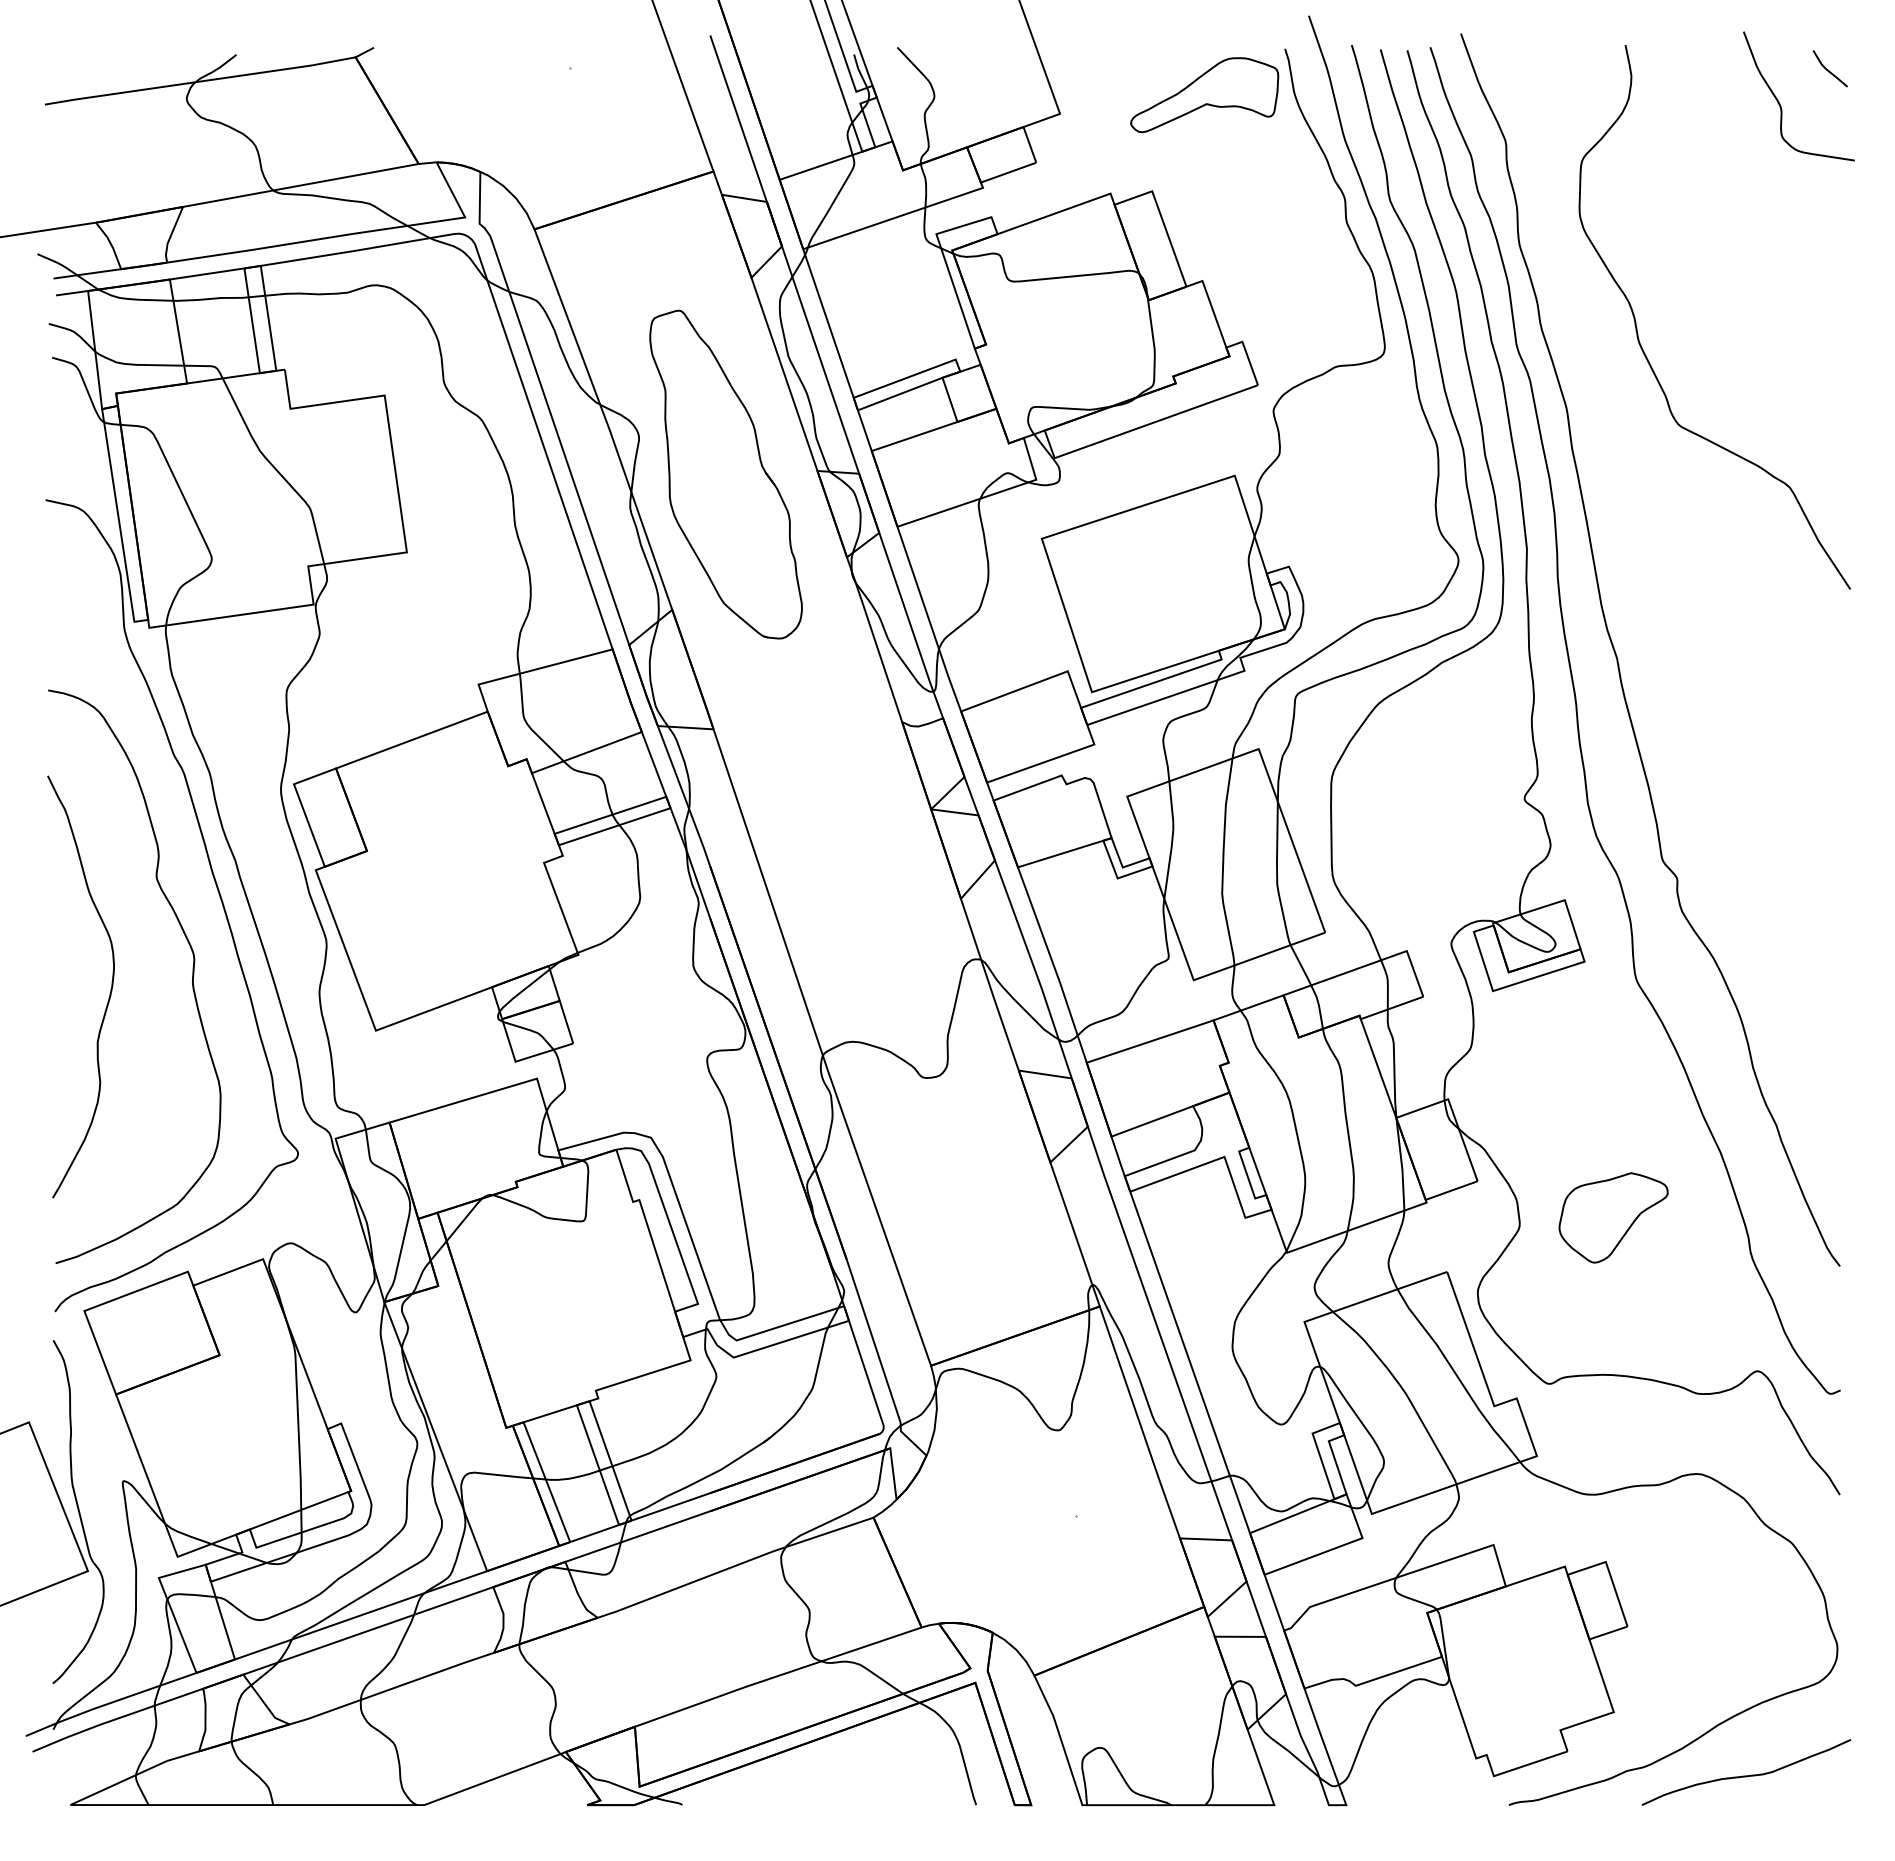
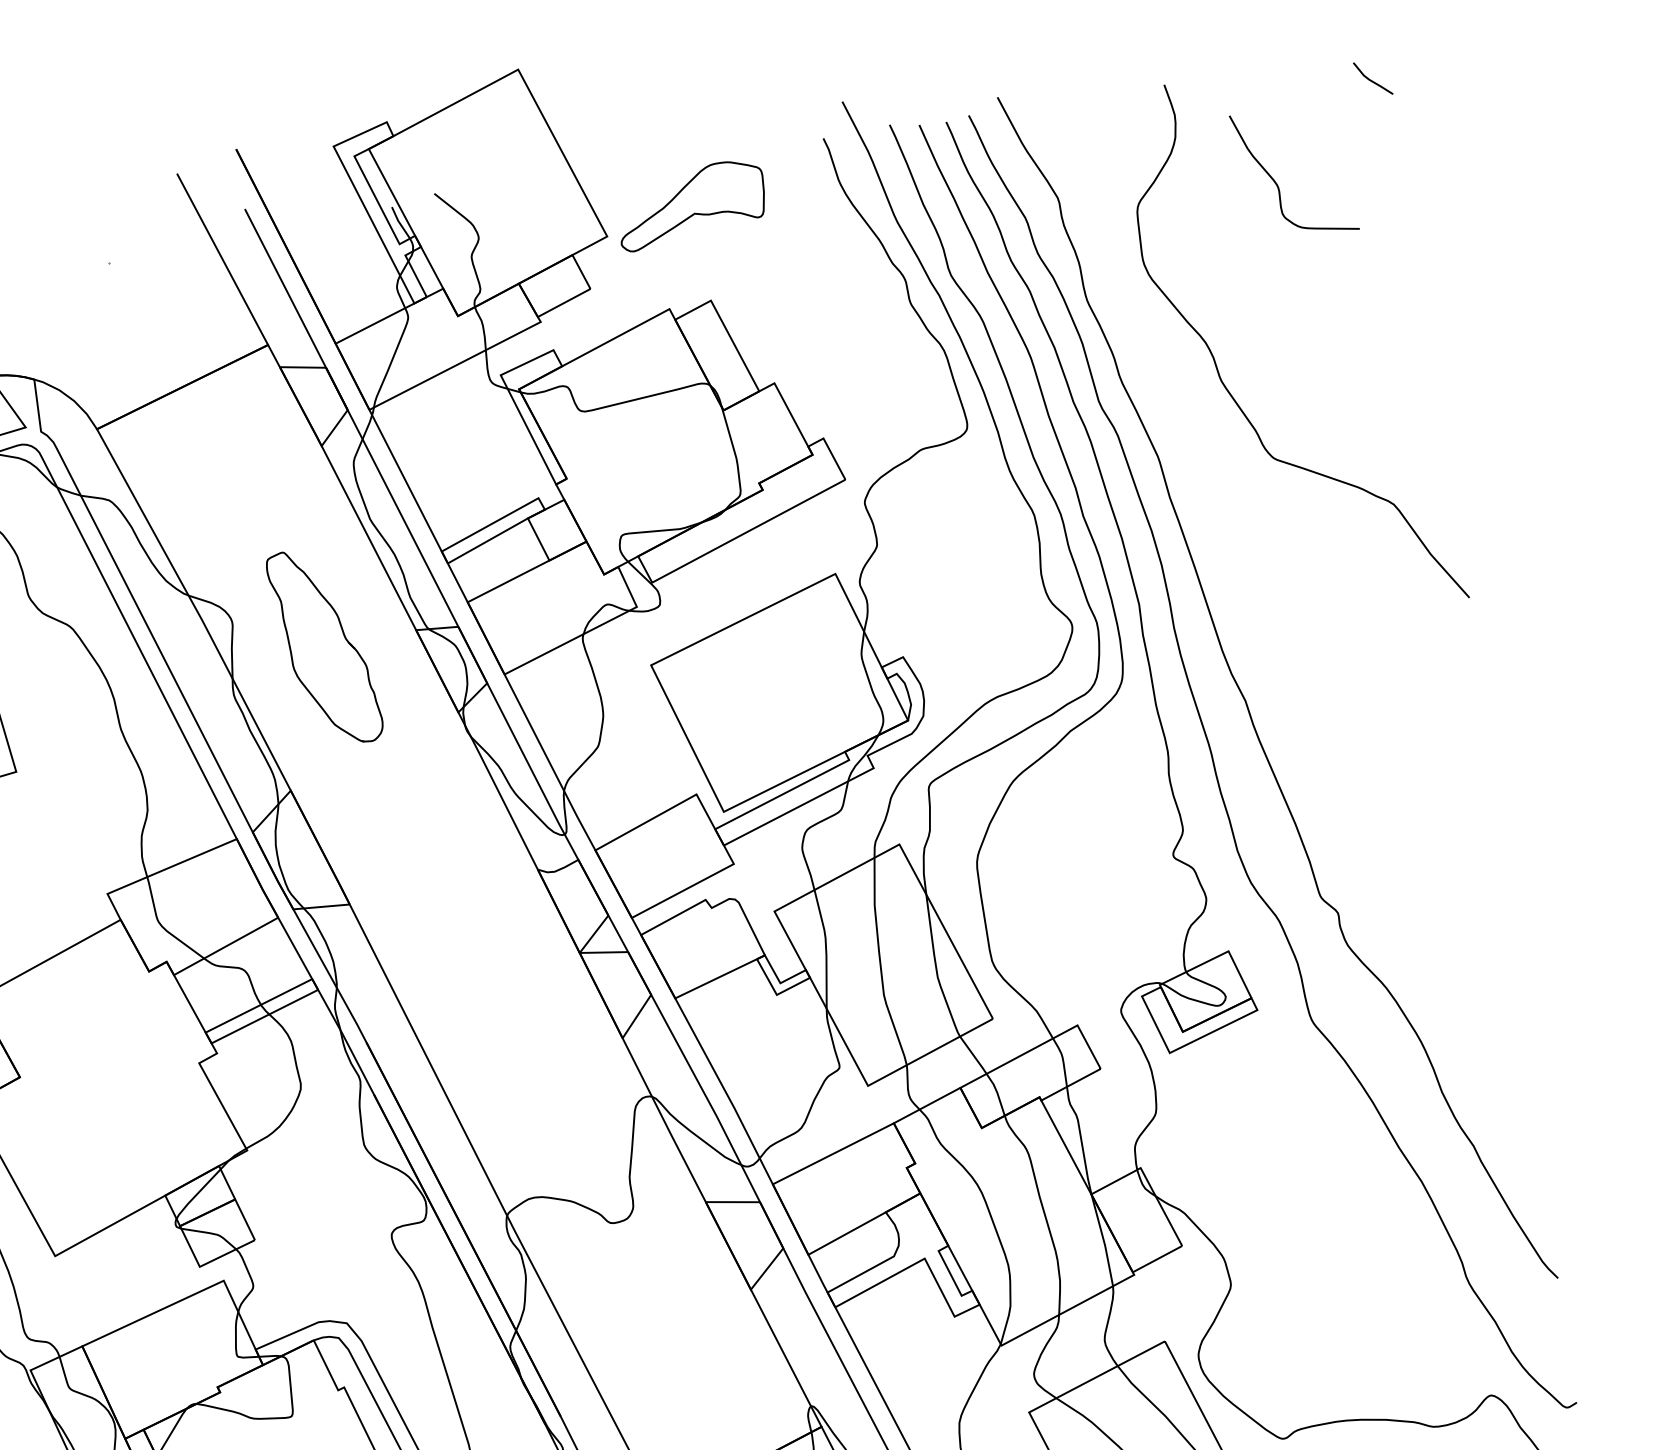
part: (1204, 95) -> (691, 205), moved
curve: (1781, 105) -> (1278, 184), moved
part: (725, 474) -> (324, 647), size x0.6
part: (1613, 1217) -> (1323, 1262), removed

